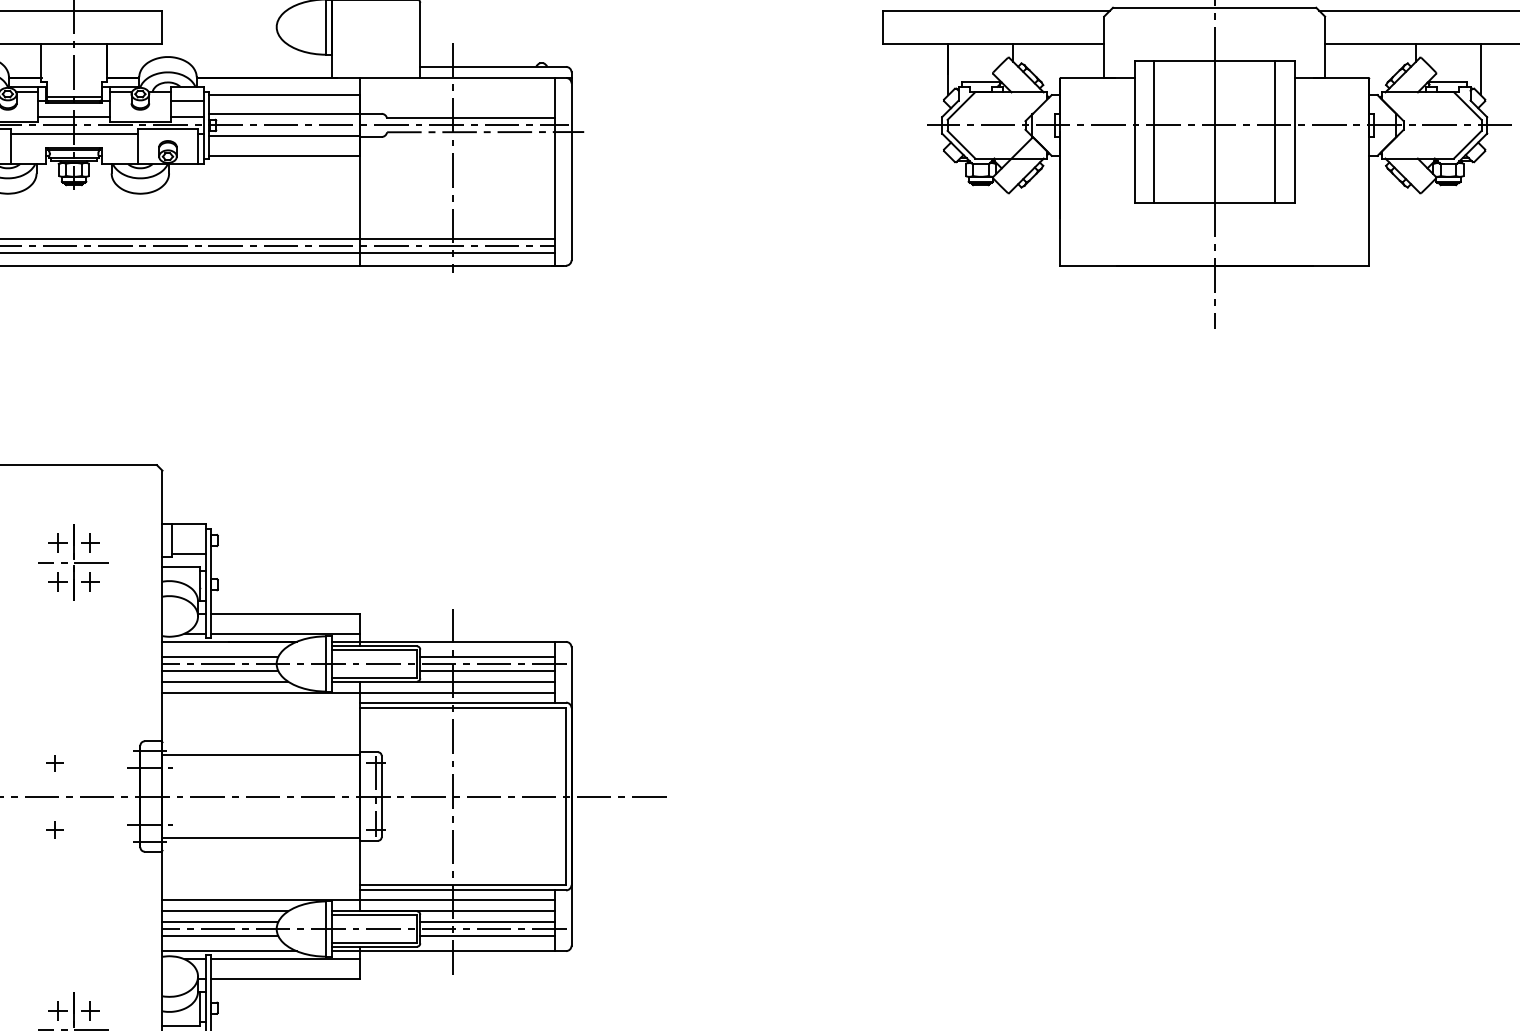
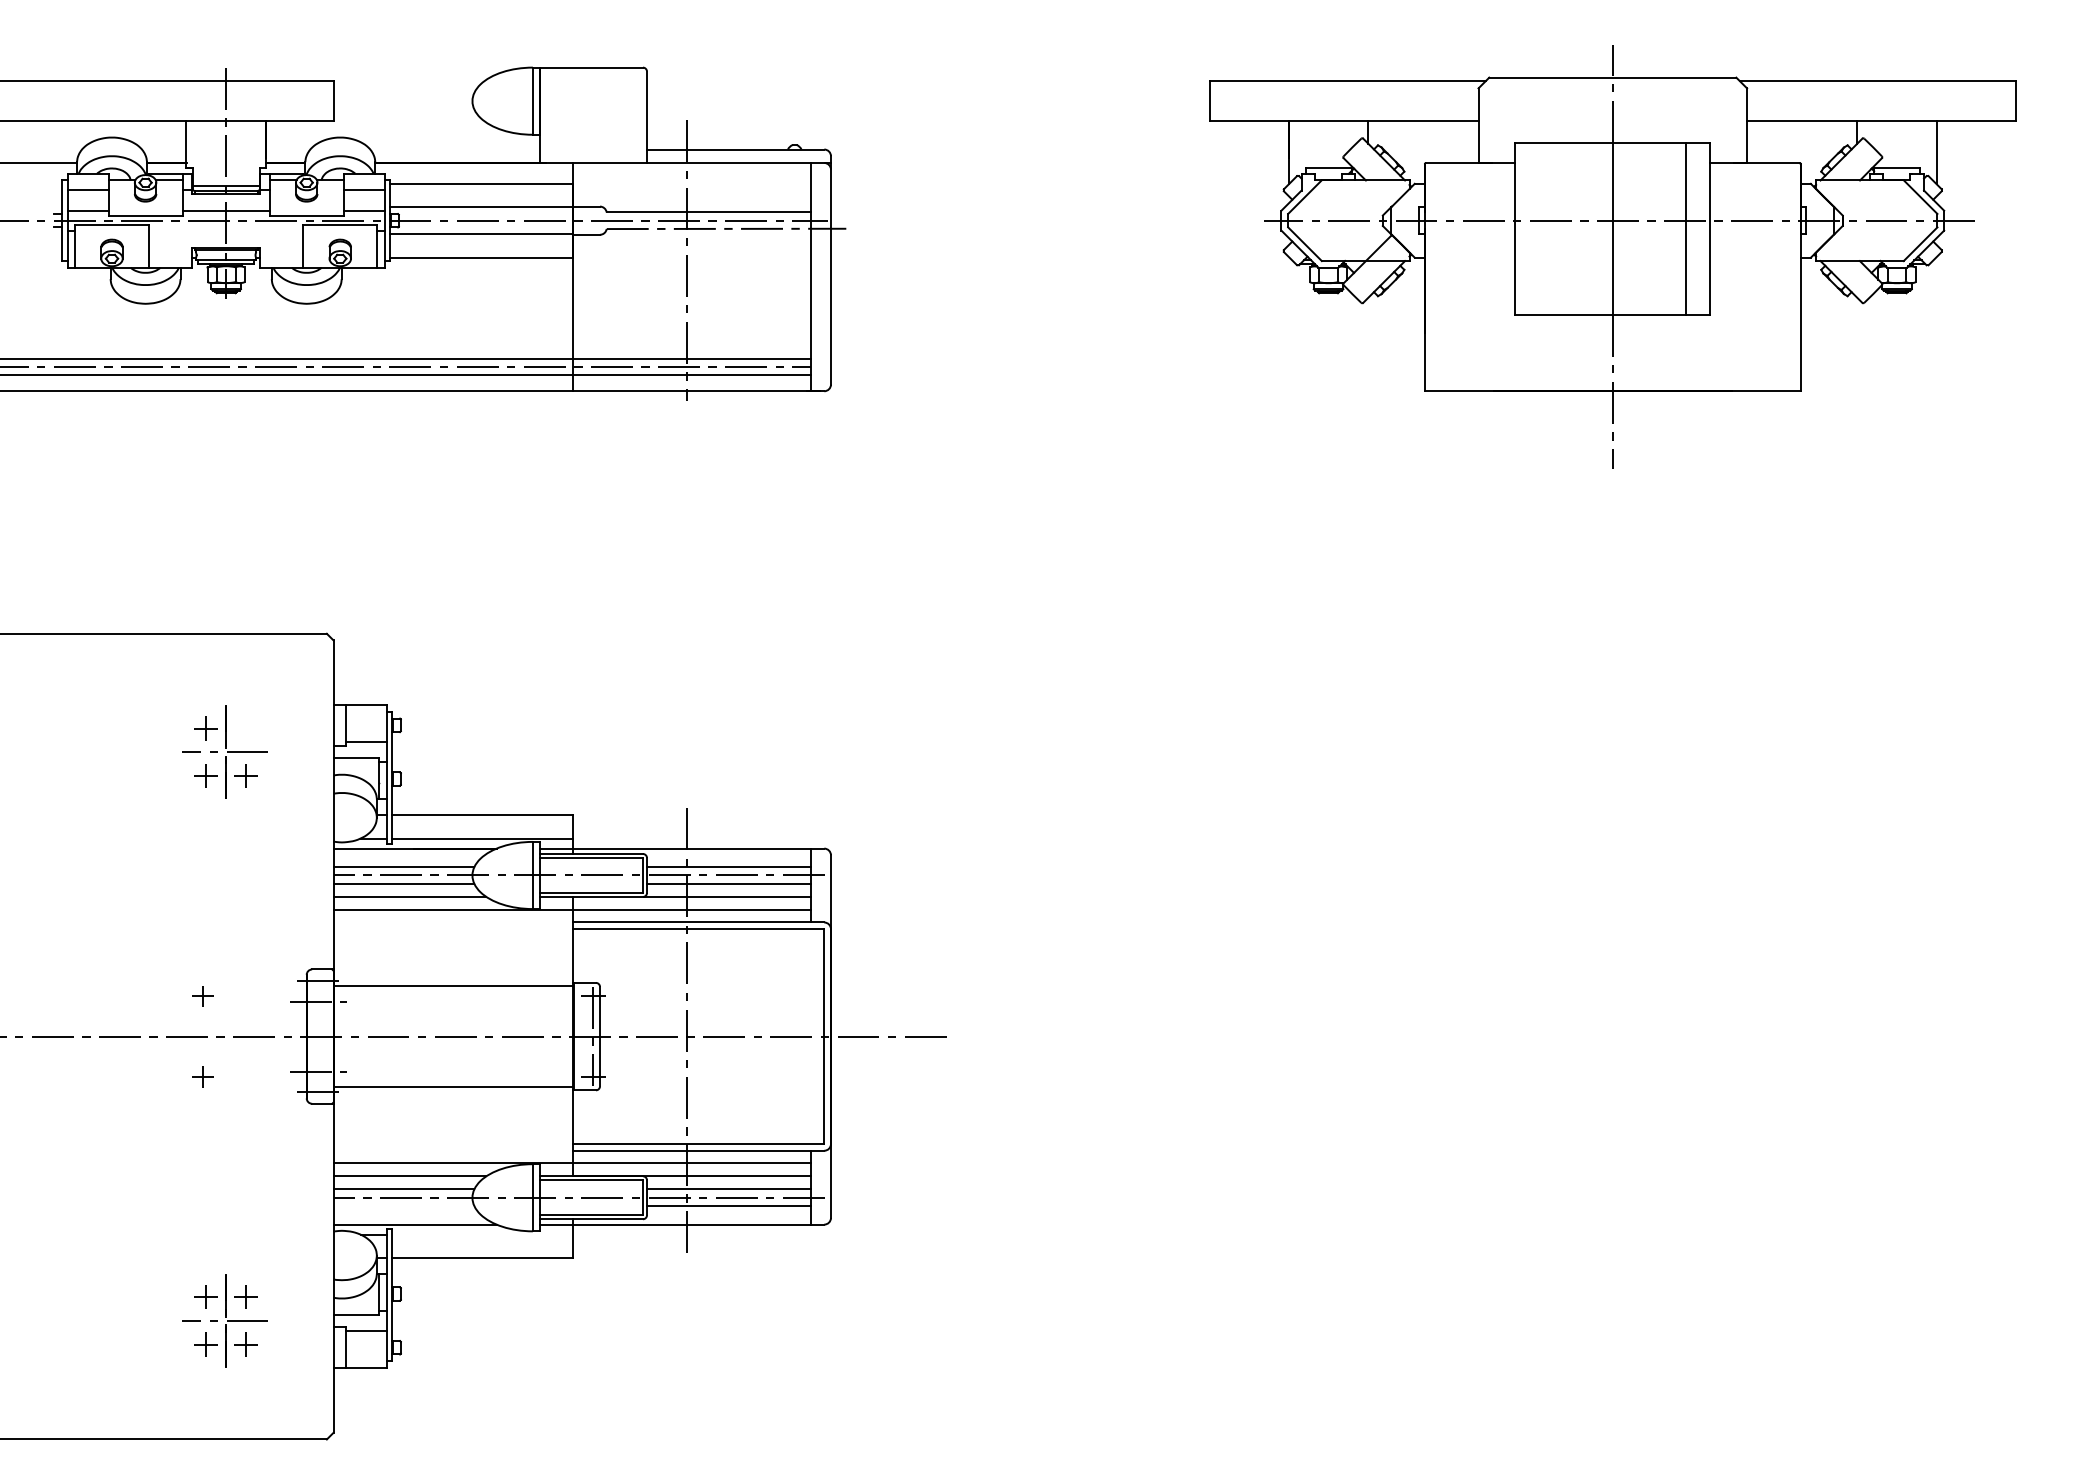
line: (1154, 131) -> (1539, 228), removed
line: (73, 133) -> (225, 230), removed
part: (90, 543) -> (245, 728), removed
line: (219, 936) -> (403, 1206), removed
line: (284, 959) -> (482, 1234), removed

